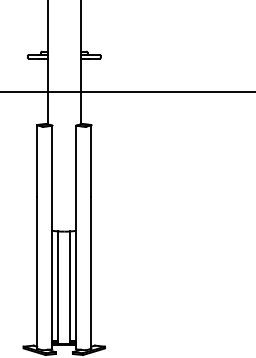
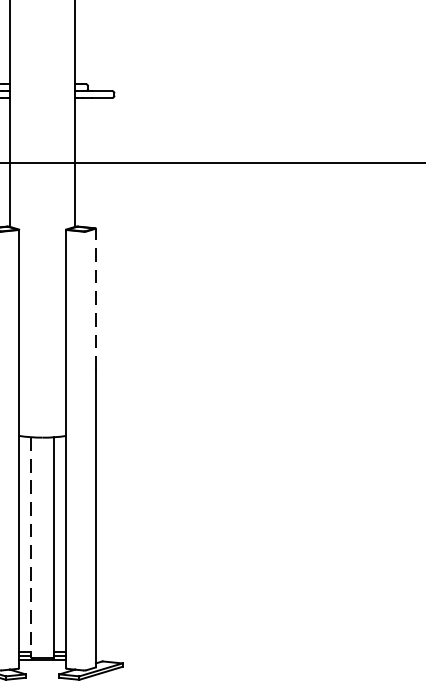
line: (91, 161) -> (95, 299), solid -> dashed
line: (58, 288) -> (31, 549), solid -> dashed

